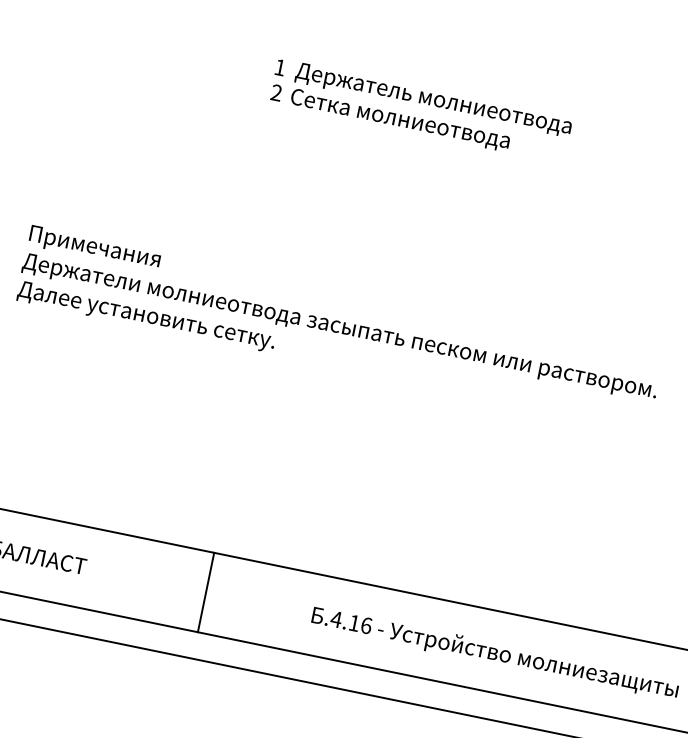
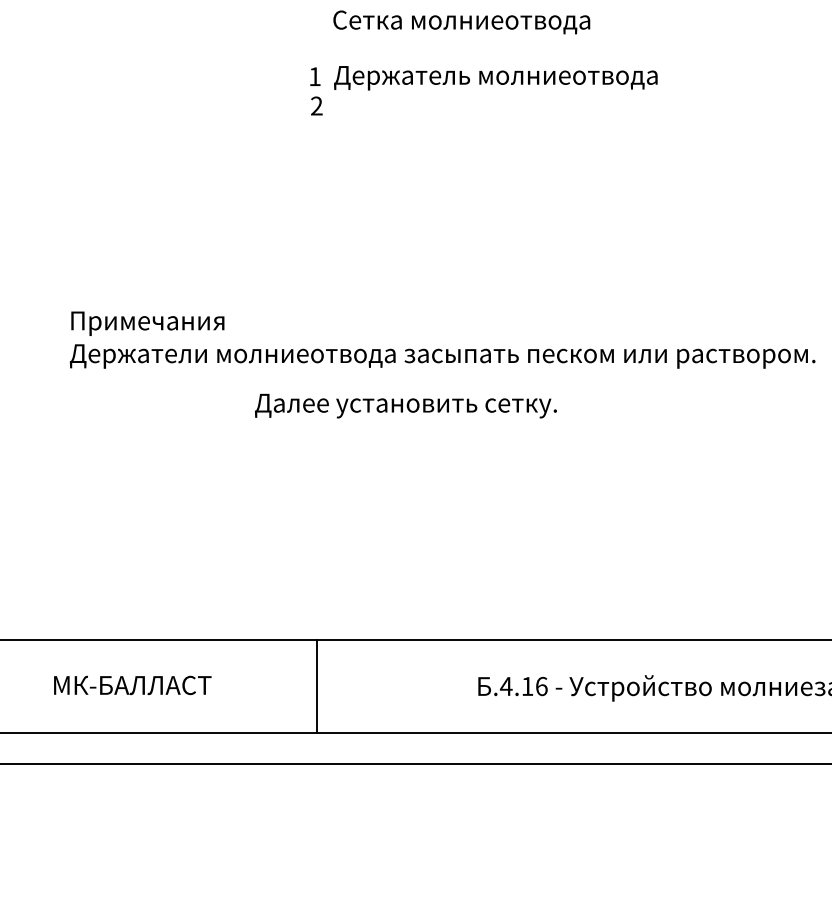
text: (400, 120) -> (461, 22), moved
text: (146, 316) -> (405, 405), moved
line: (206, 592) -> (317, 685), moved

